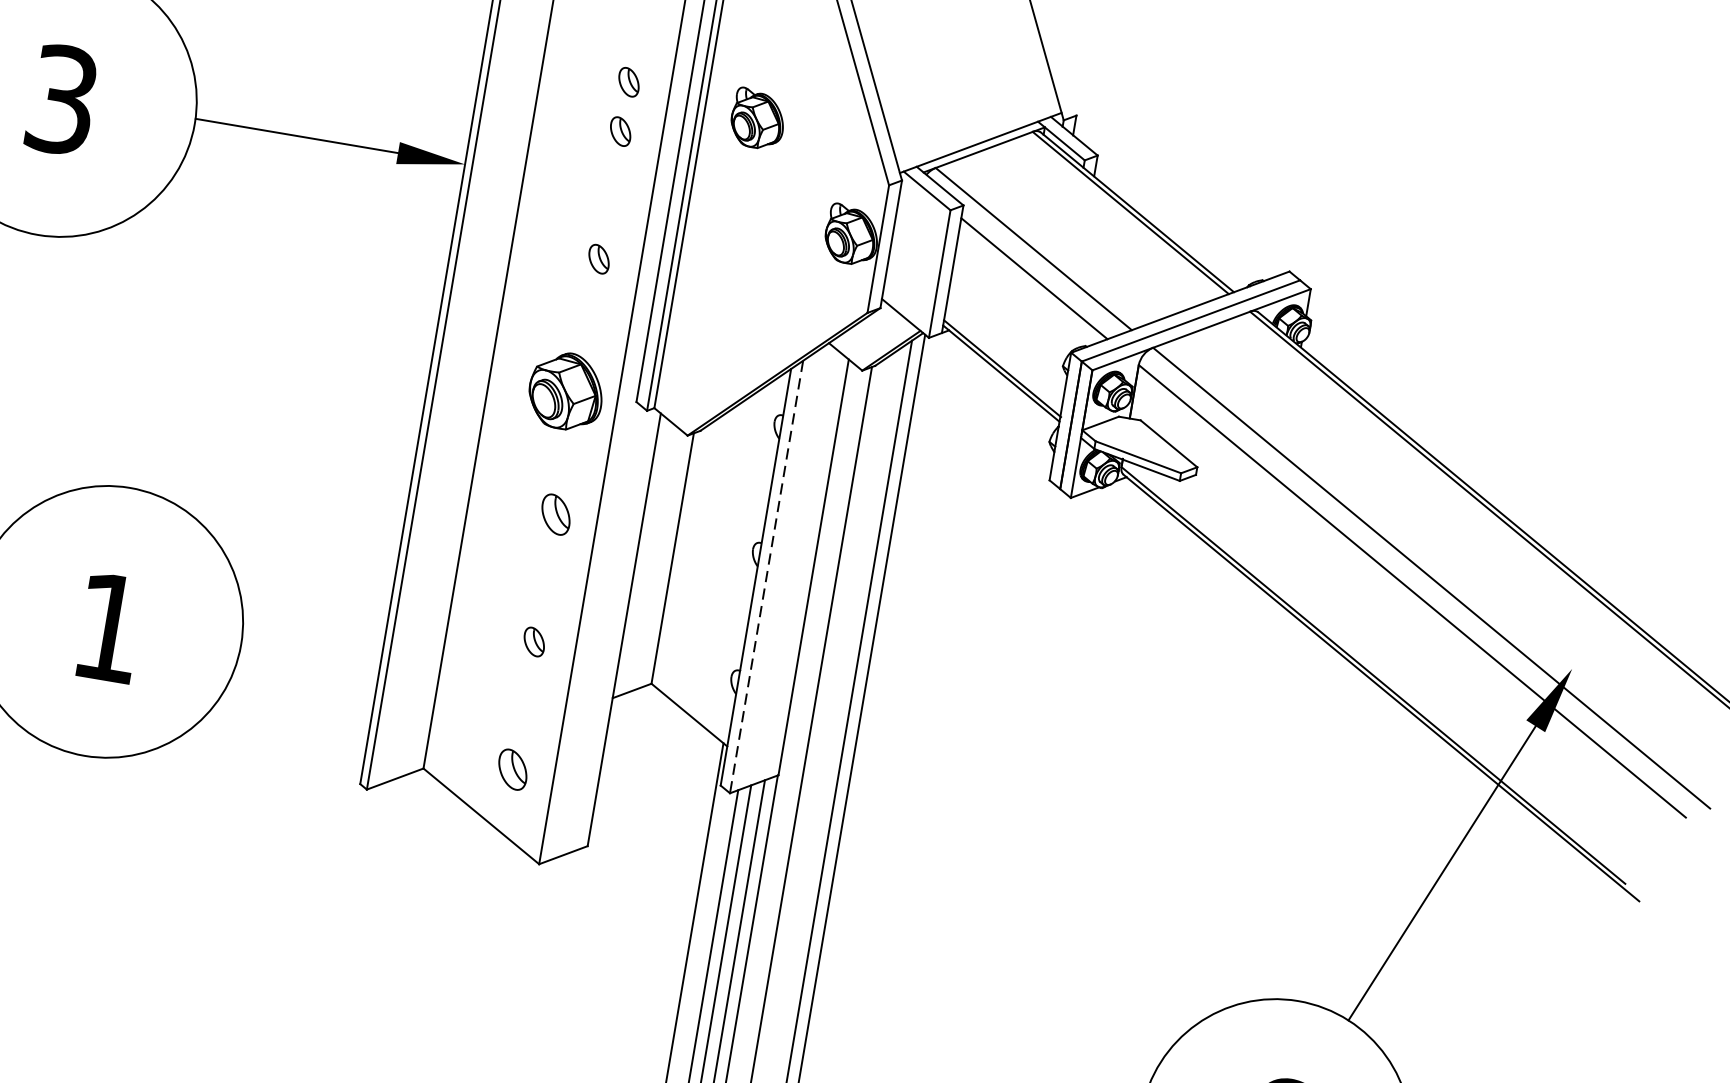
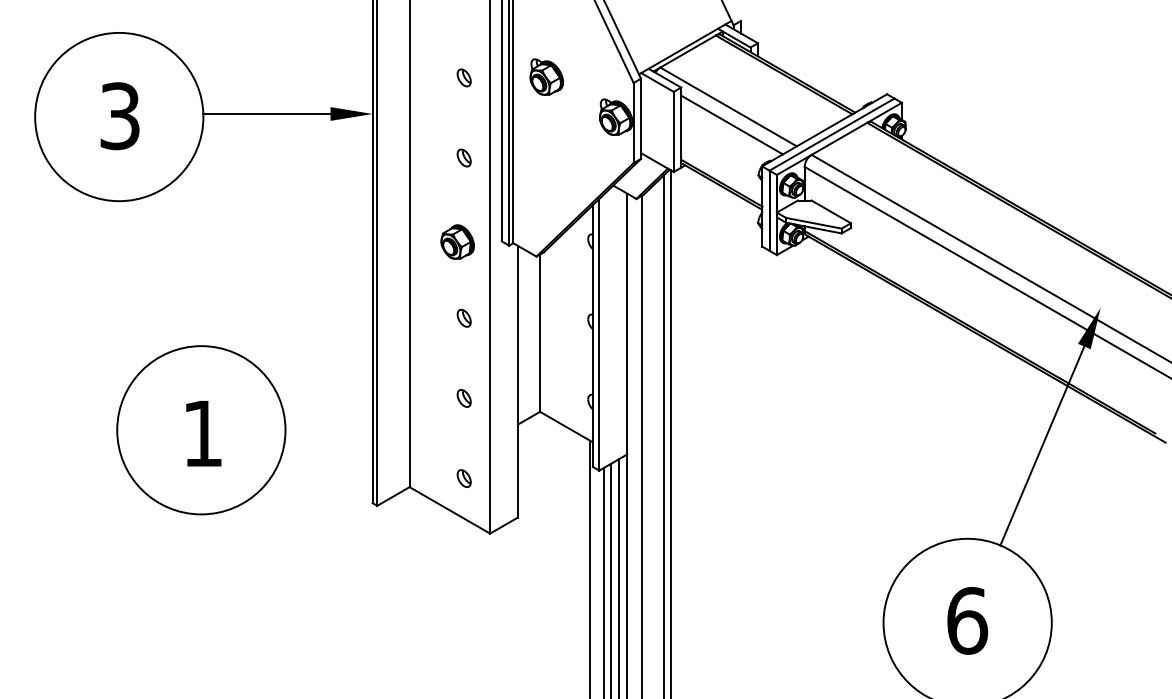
part: (627, 81) -> (463, 46), removed
part: (757, 118) -> (546, 76), moved
part: (565, 390) -> (457, 241), size x0.71
part: (554, 512) -> (463, 317), size x0.71
line: (766, 576) -> (599, 334), dashed -> solid
part: (511, 769) -> (463, 478), size x0.71

